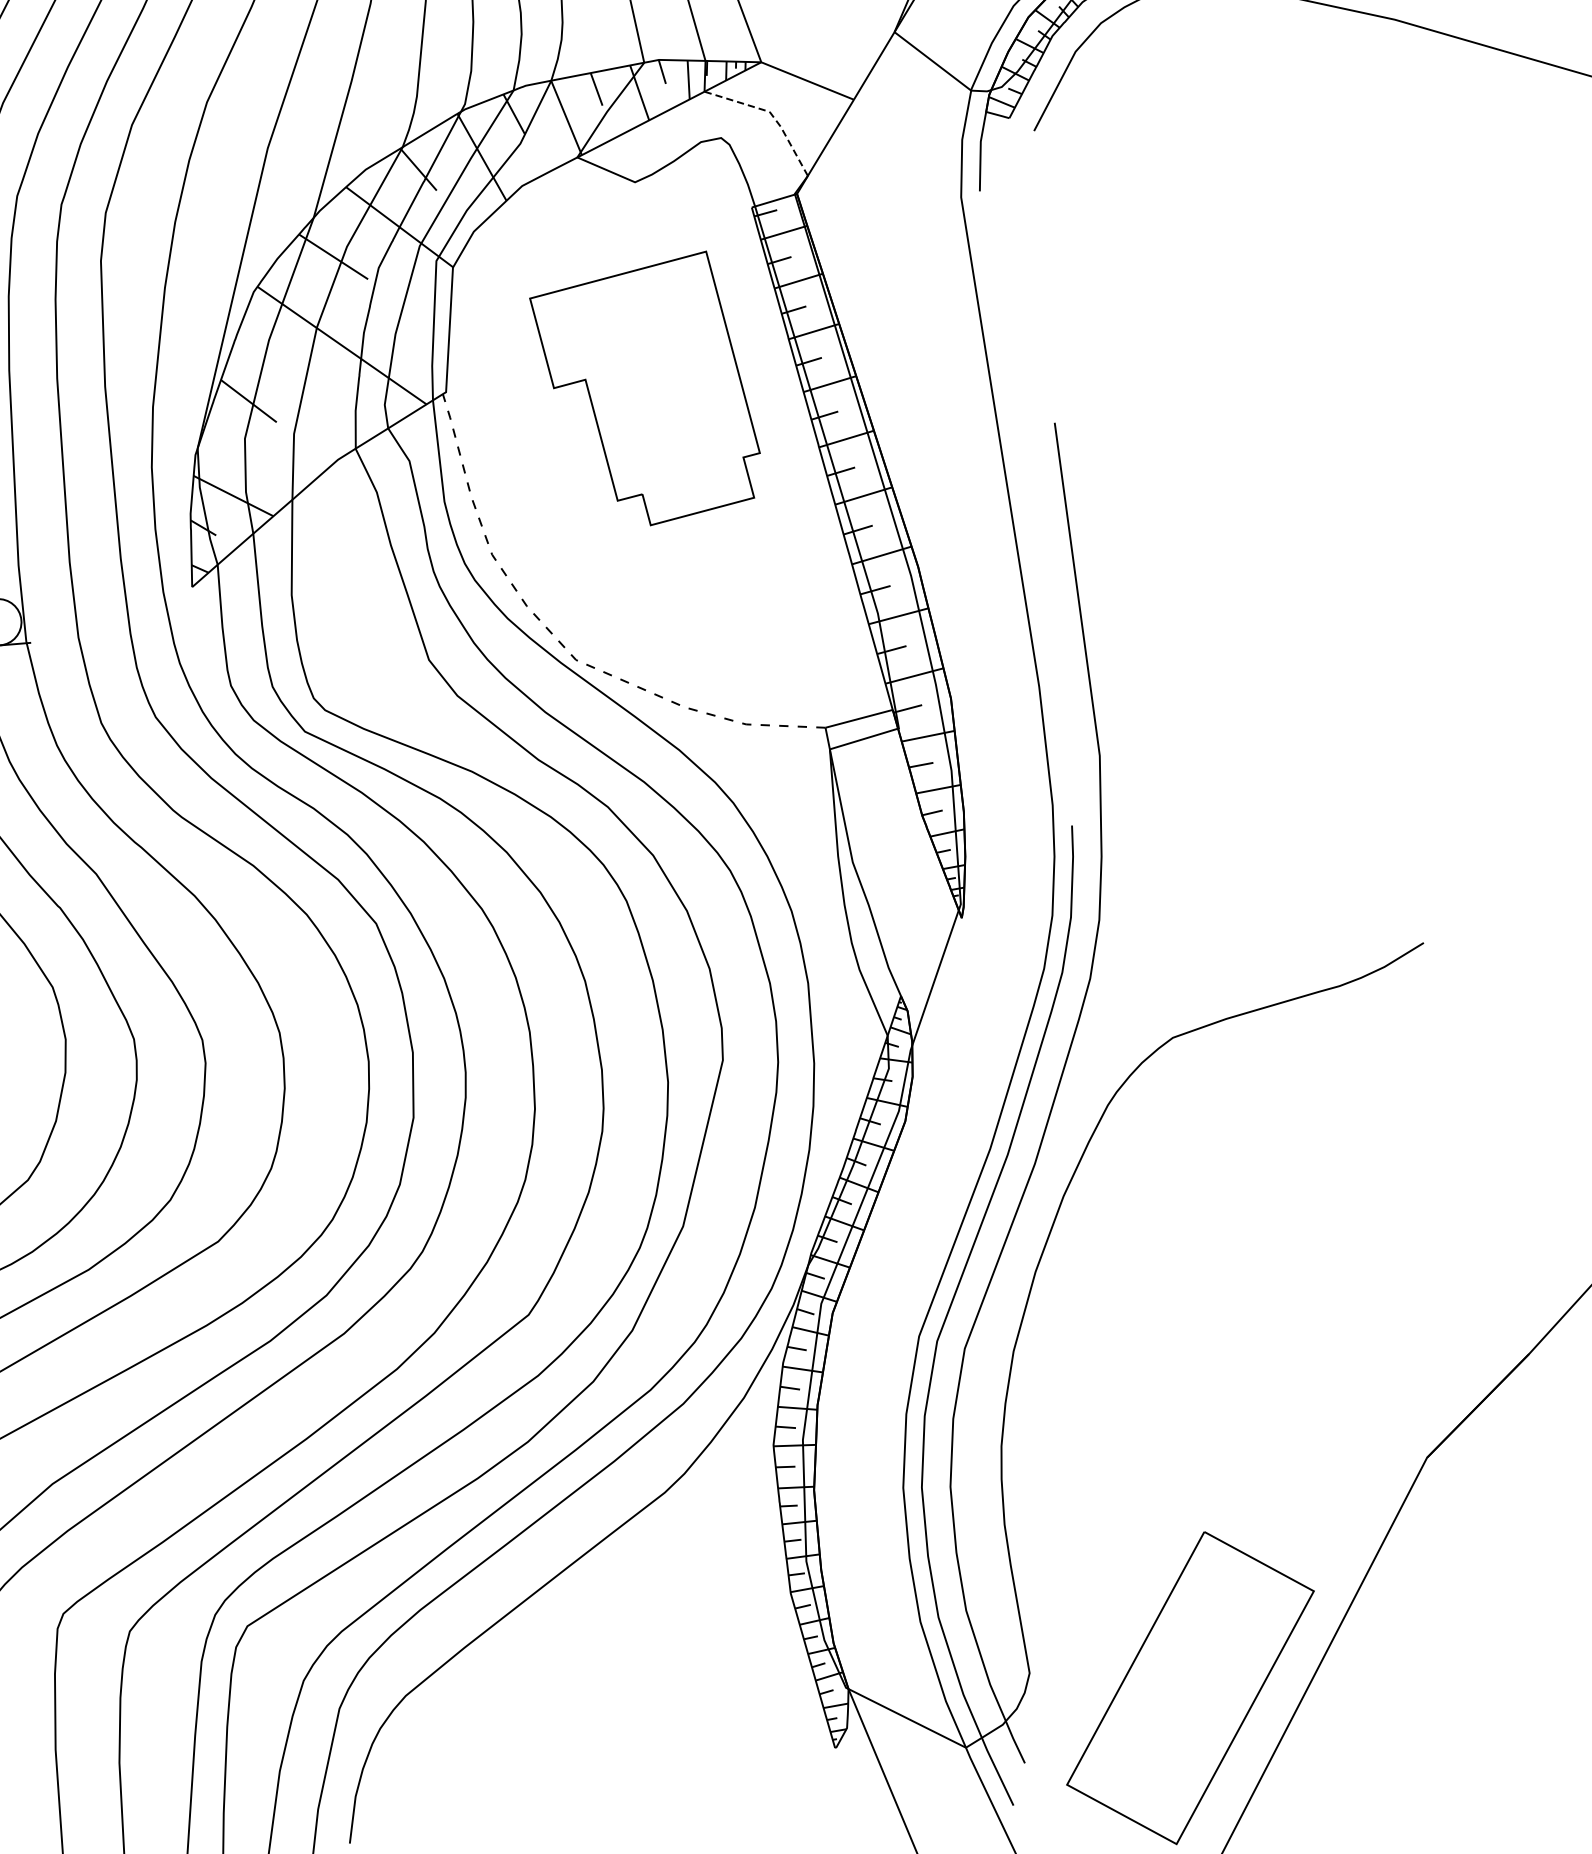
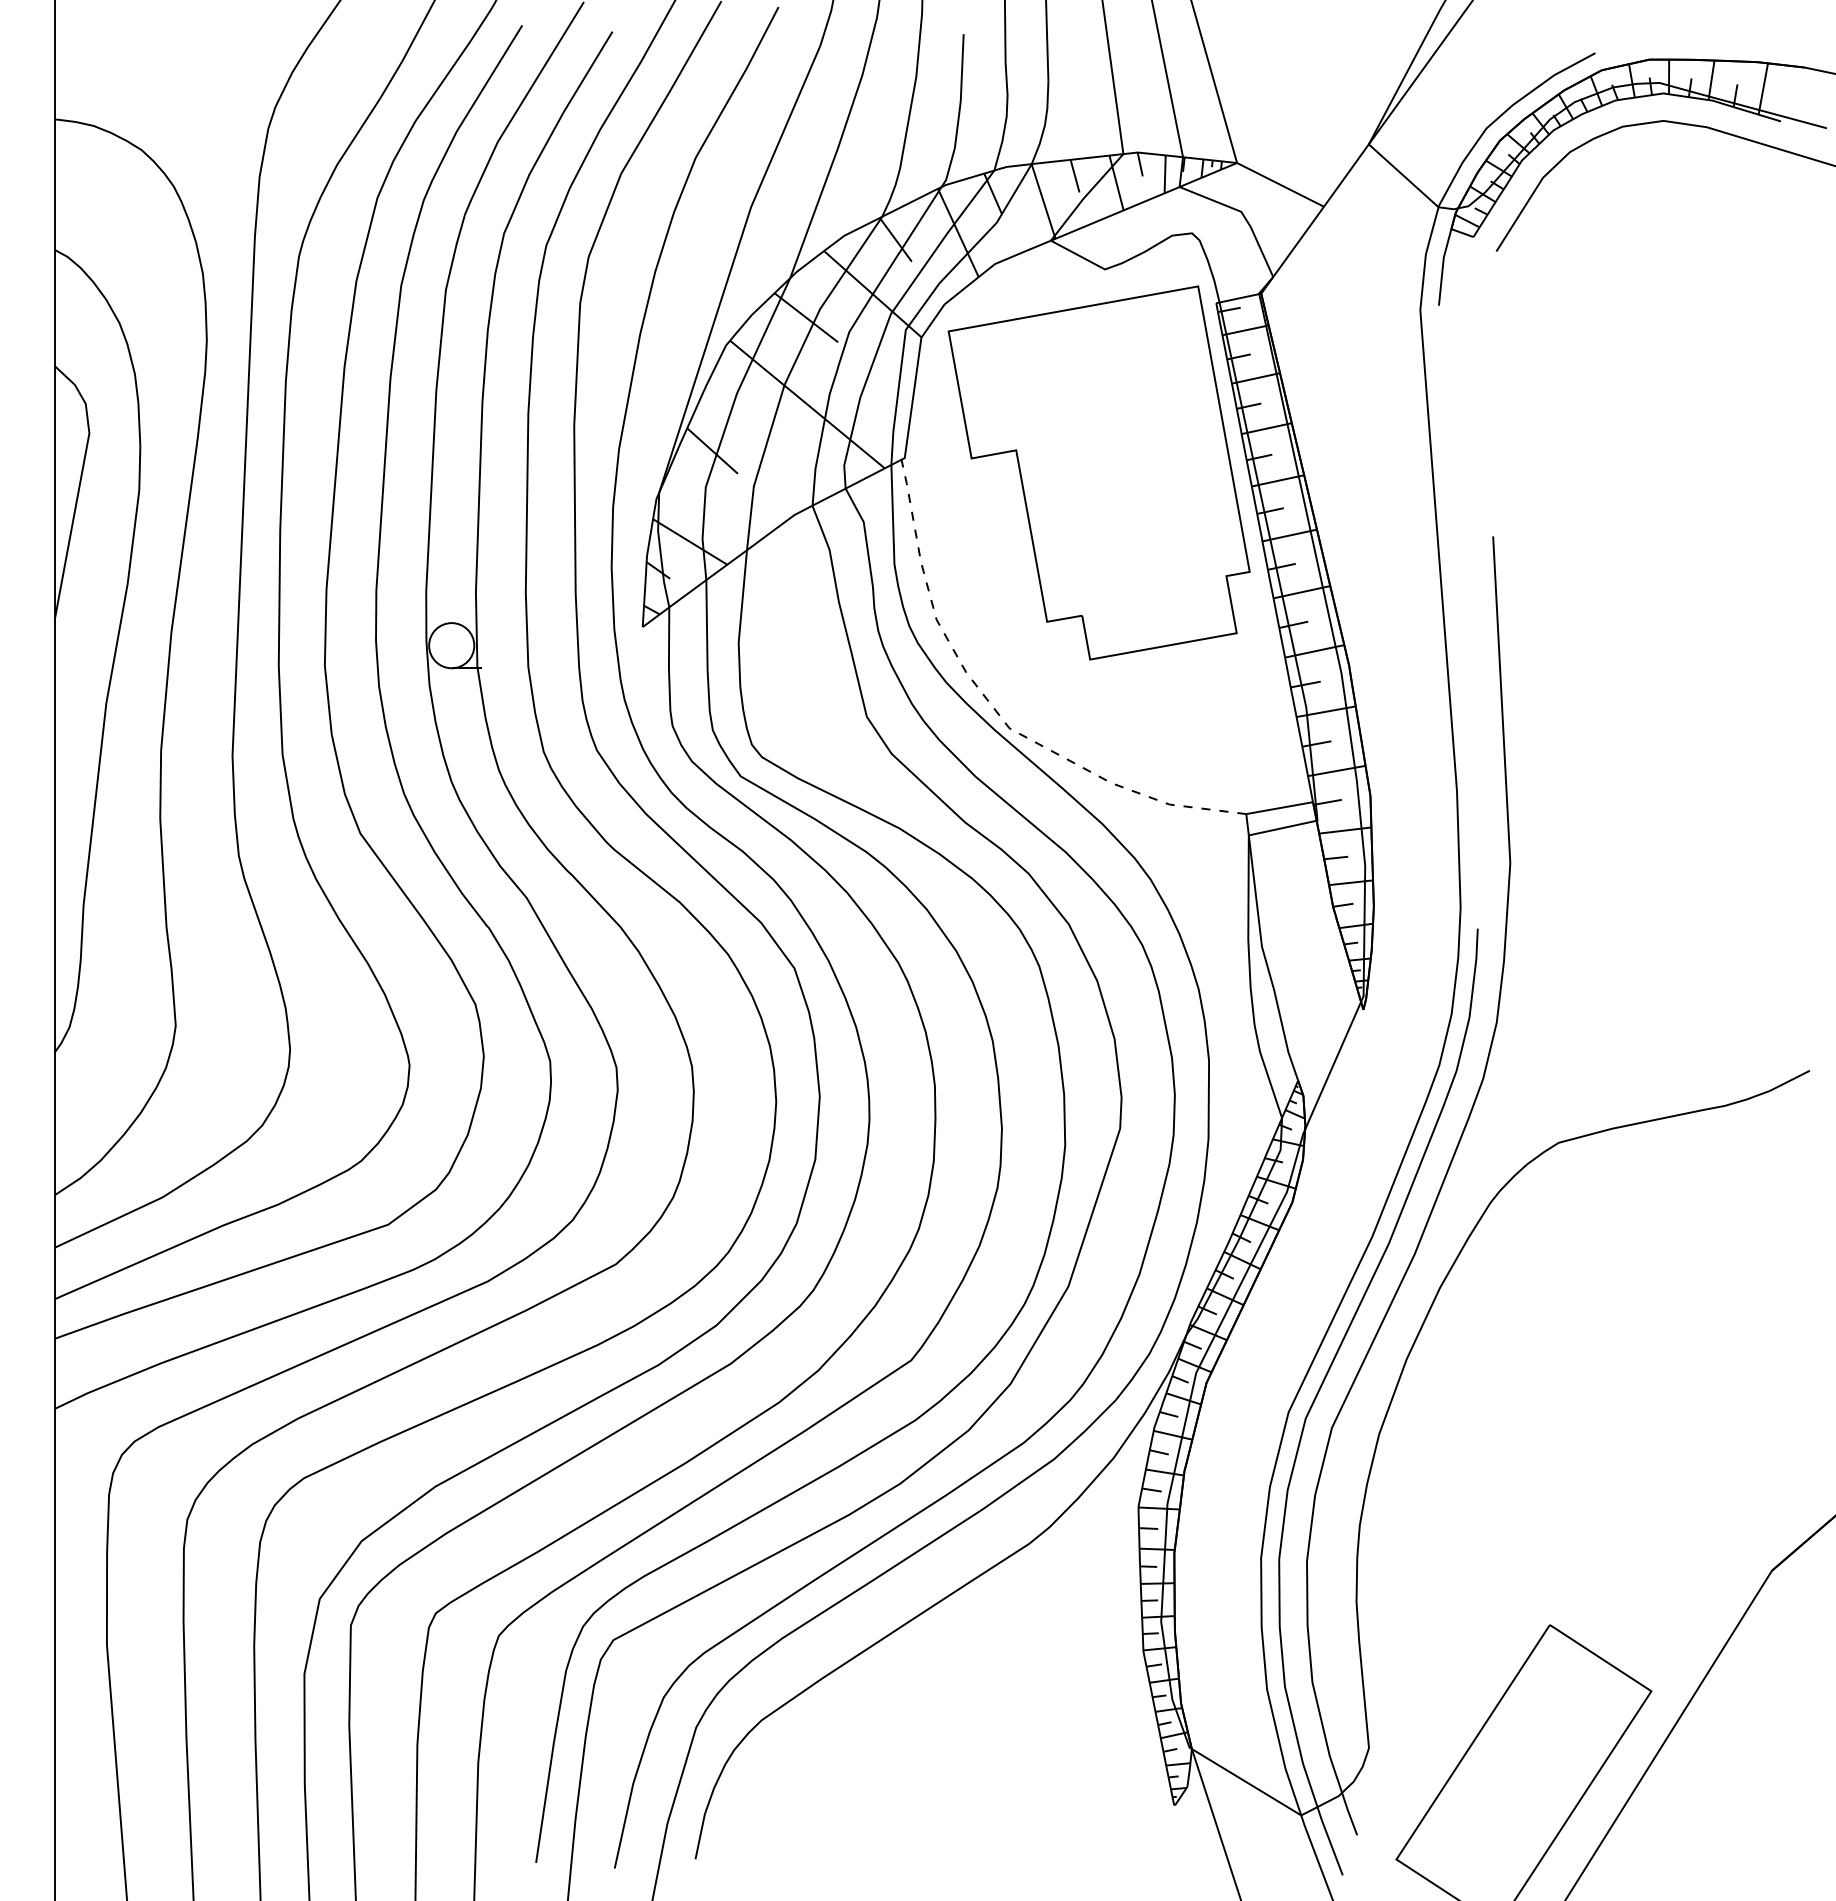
line: (771, 114) -> (1242, 214), dashed -> solid
part: (645, 390) -> (1098, 472), size x1.43

